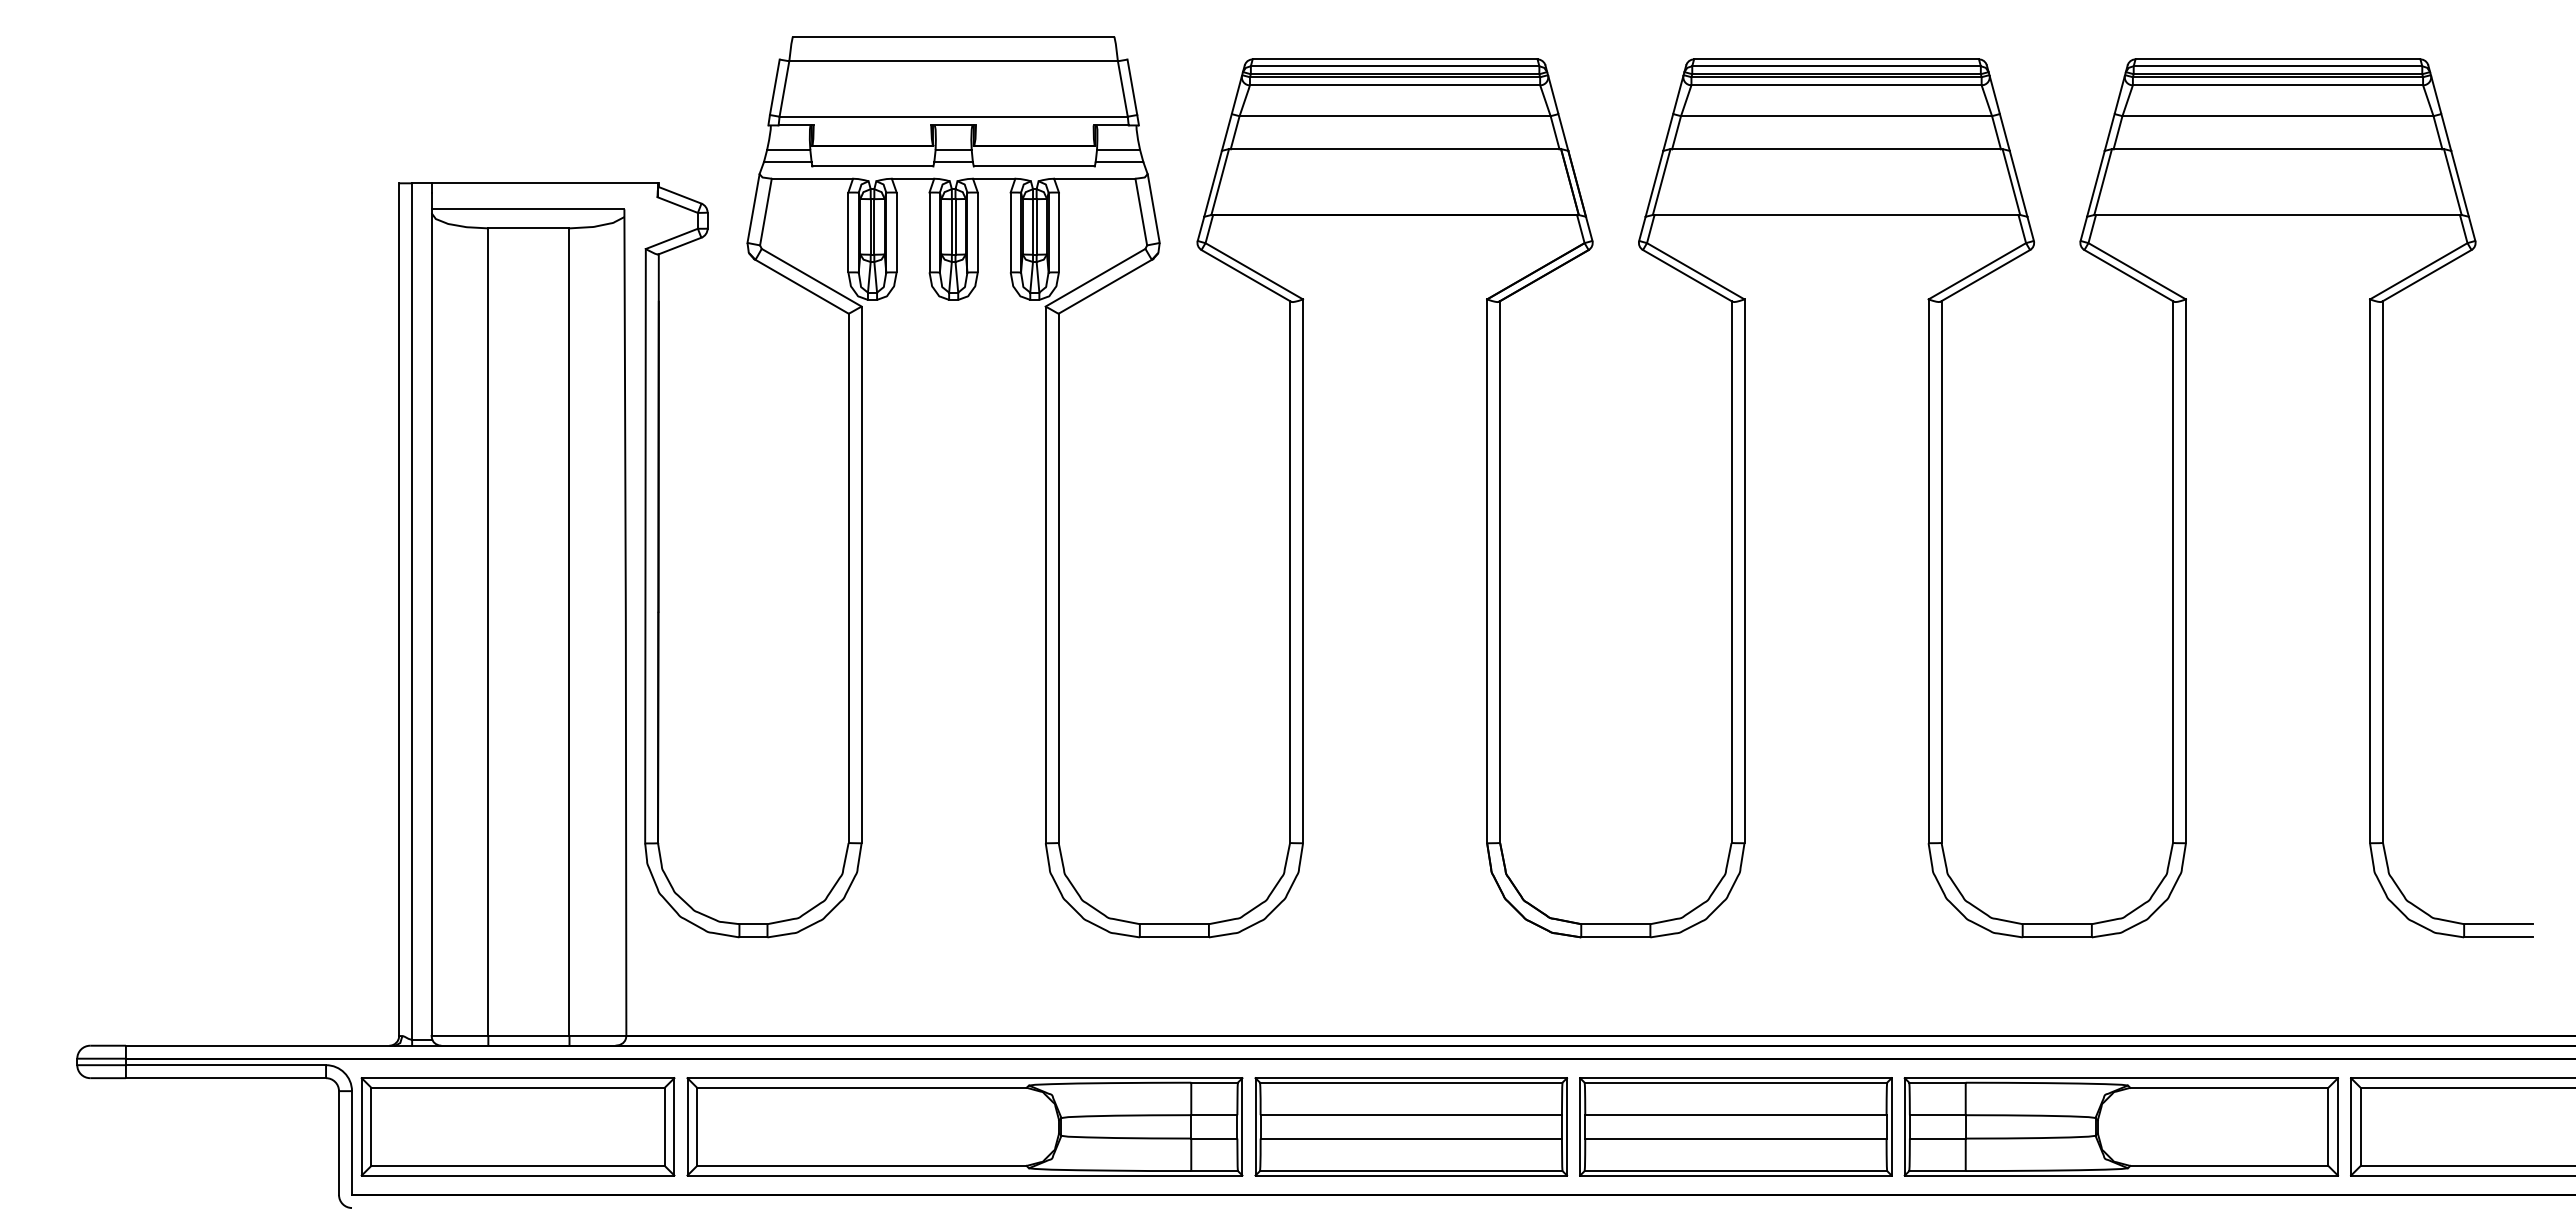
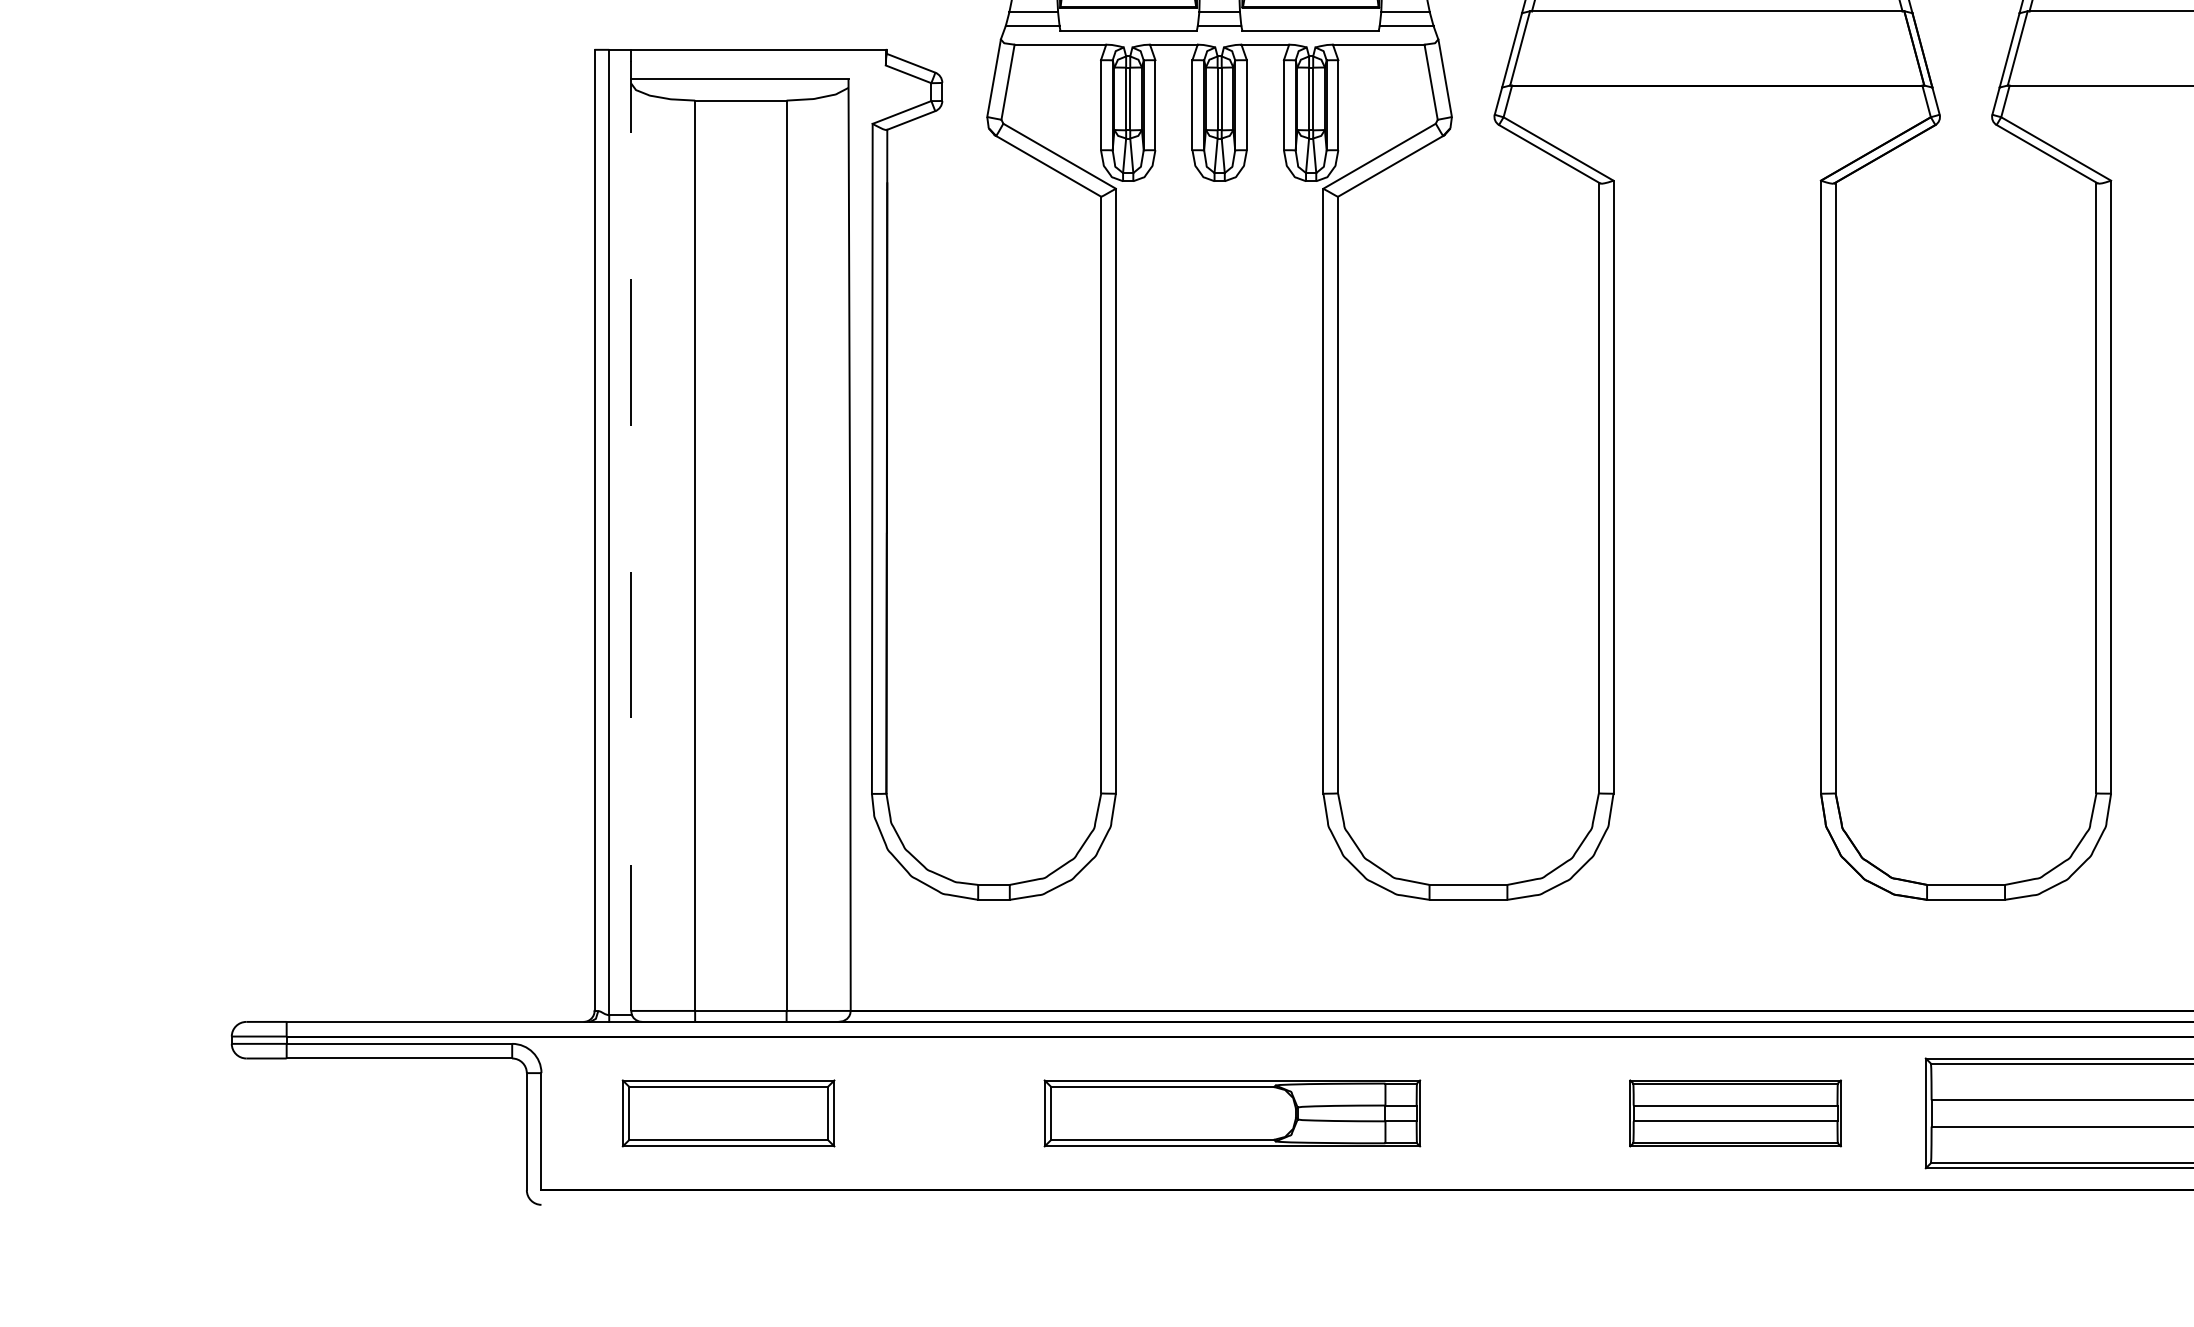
line: (431, 614) -> (631, 535), solid -> dashed
part: (517, 1126) -> (728, 1112), size x0.6
part: (964, 1126) -> (1231, 1112), size x0.6
part: (1411, 1126) -> (1735, 1112), size x0.6

